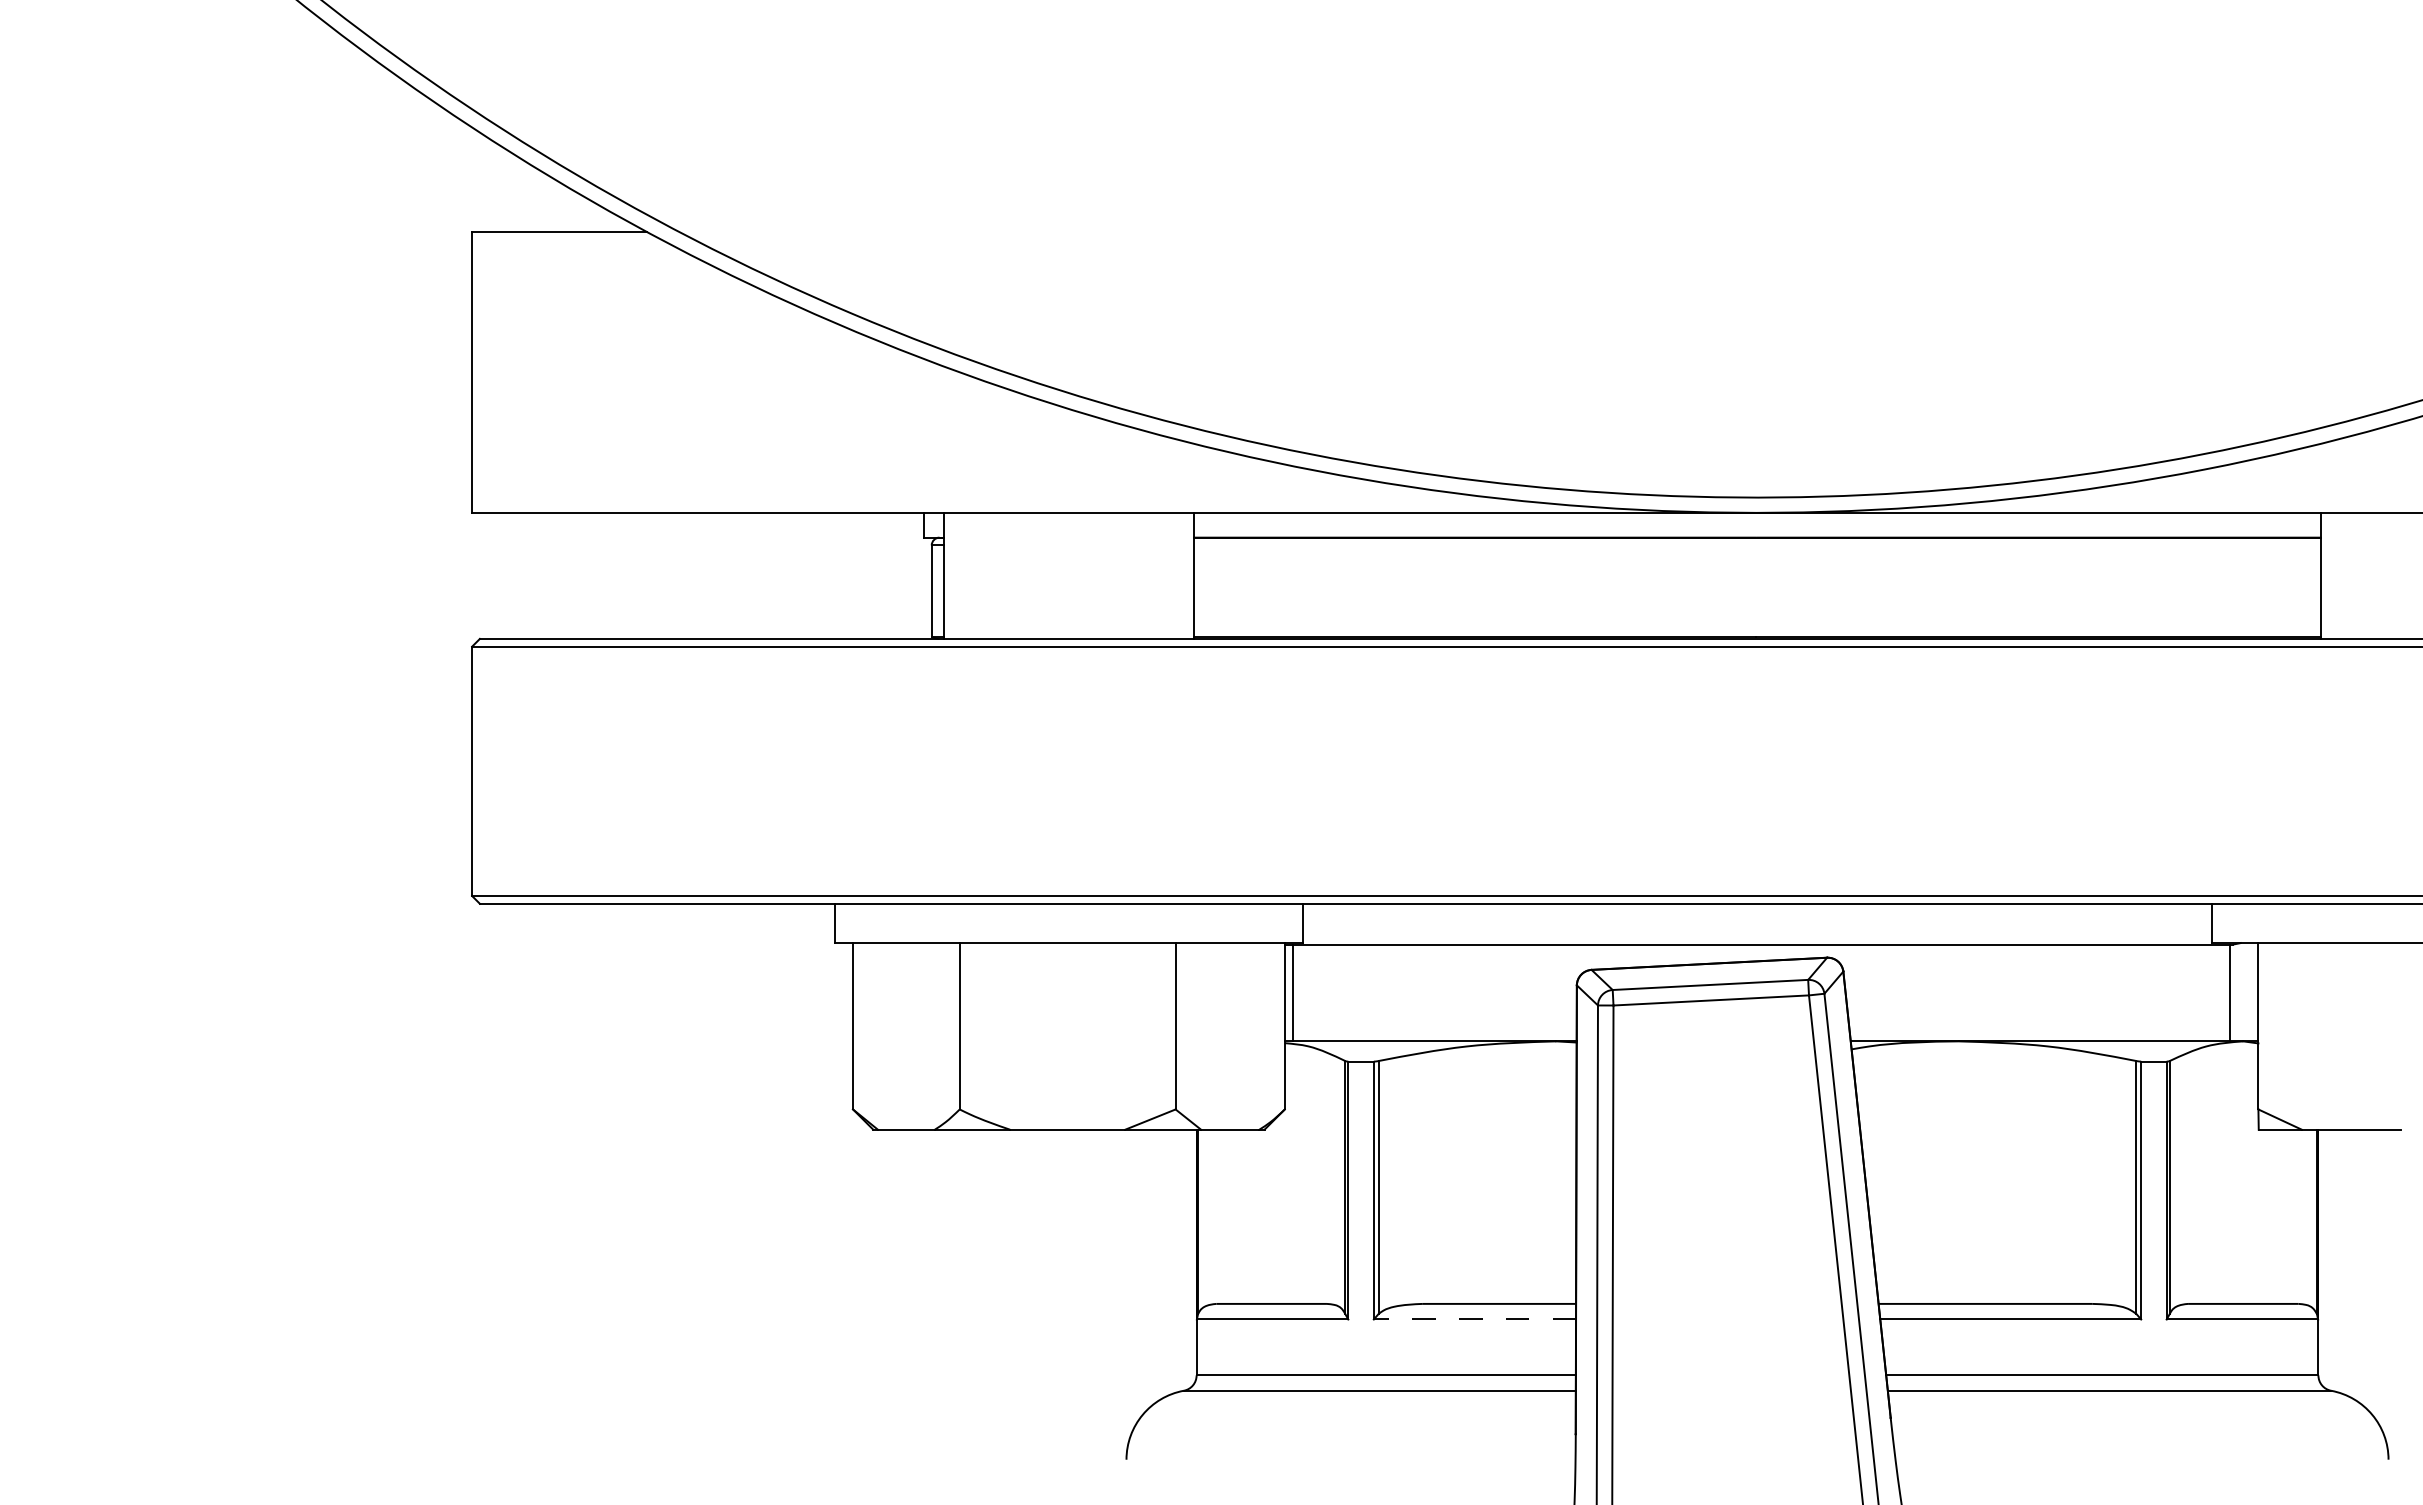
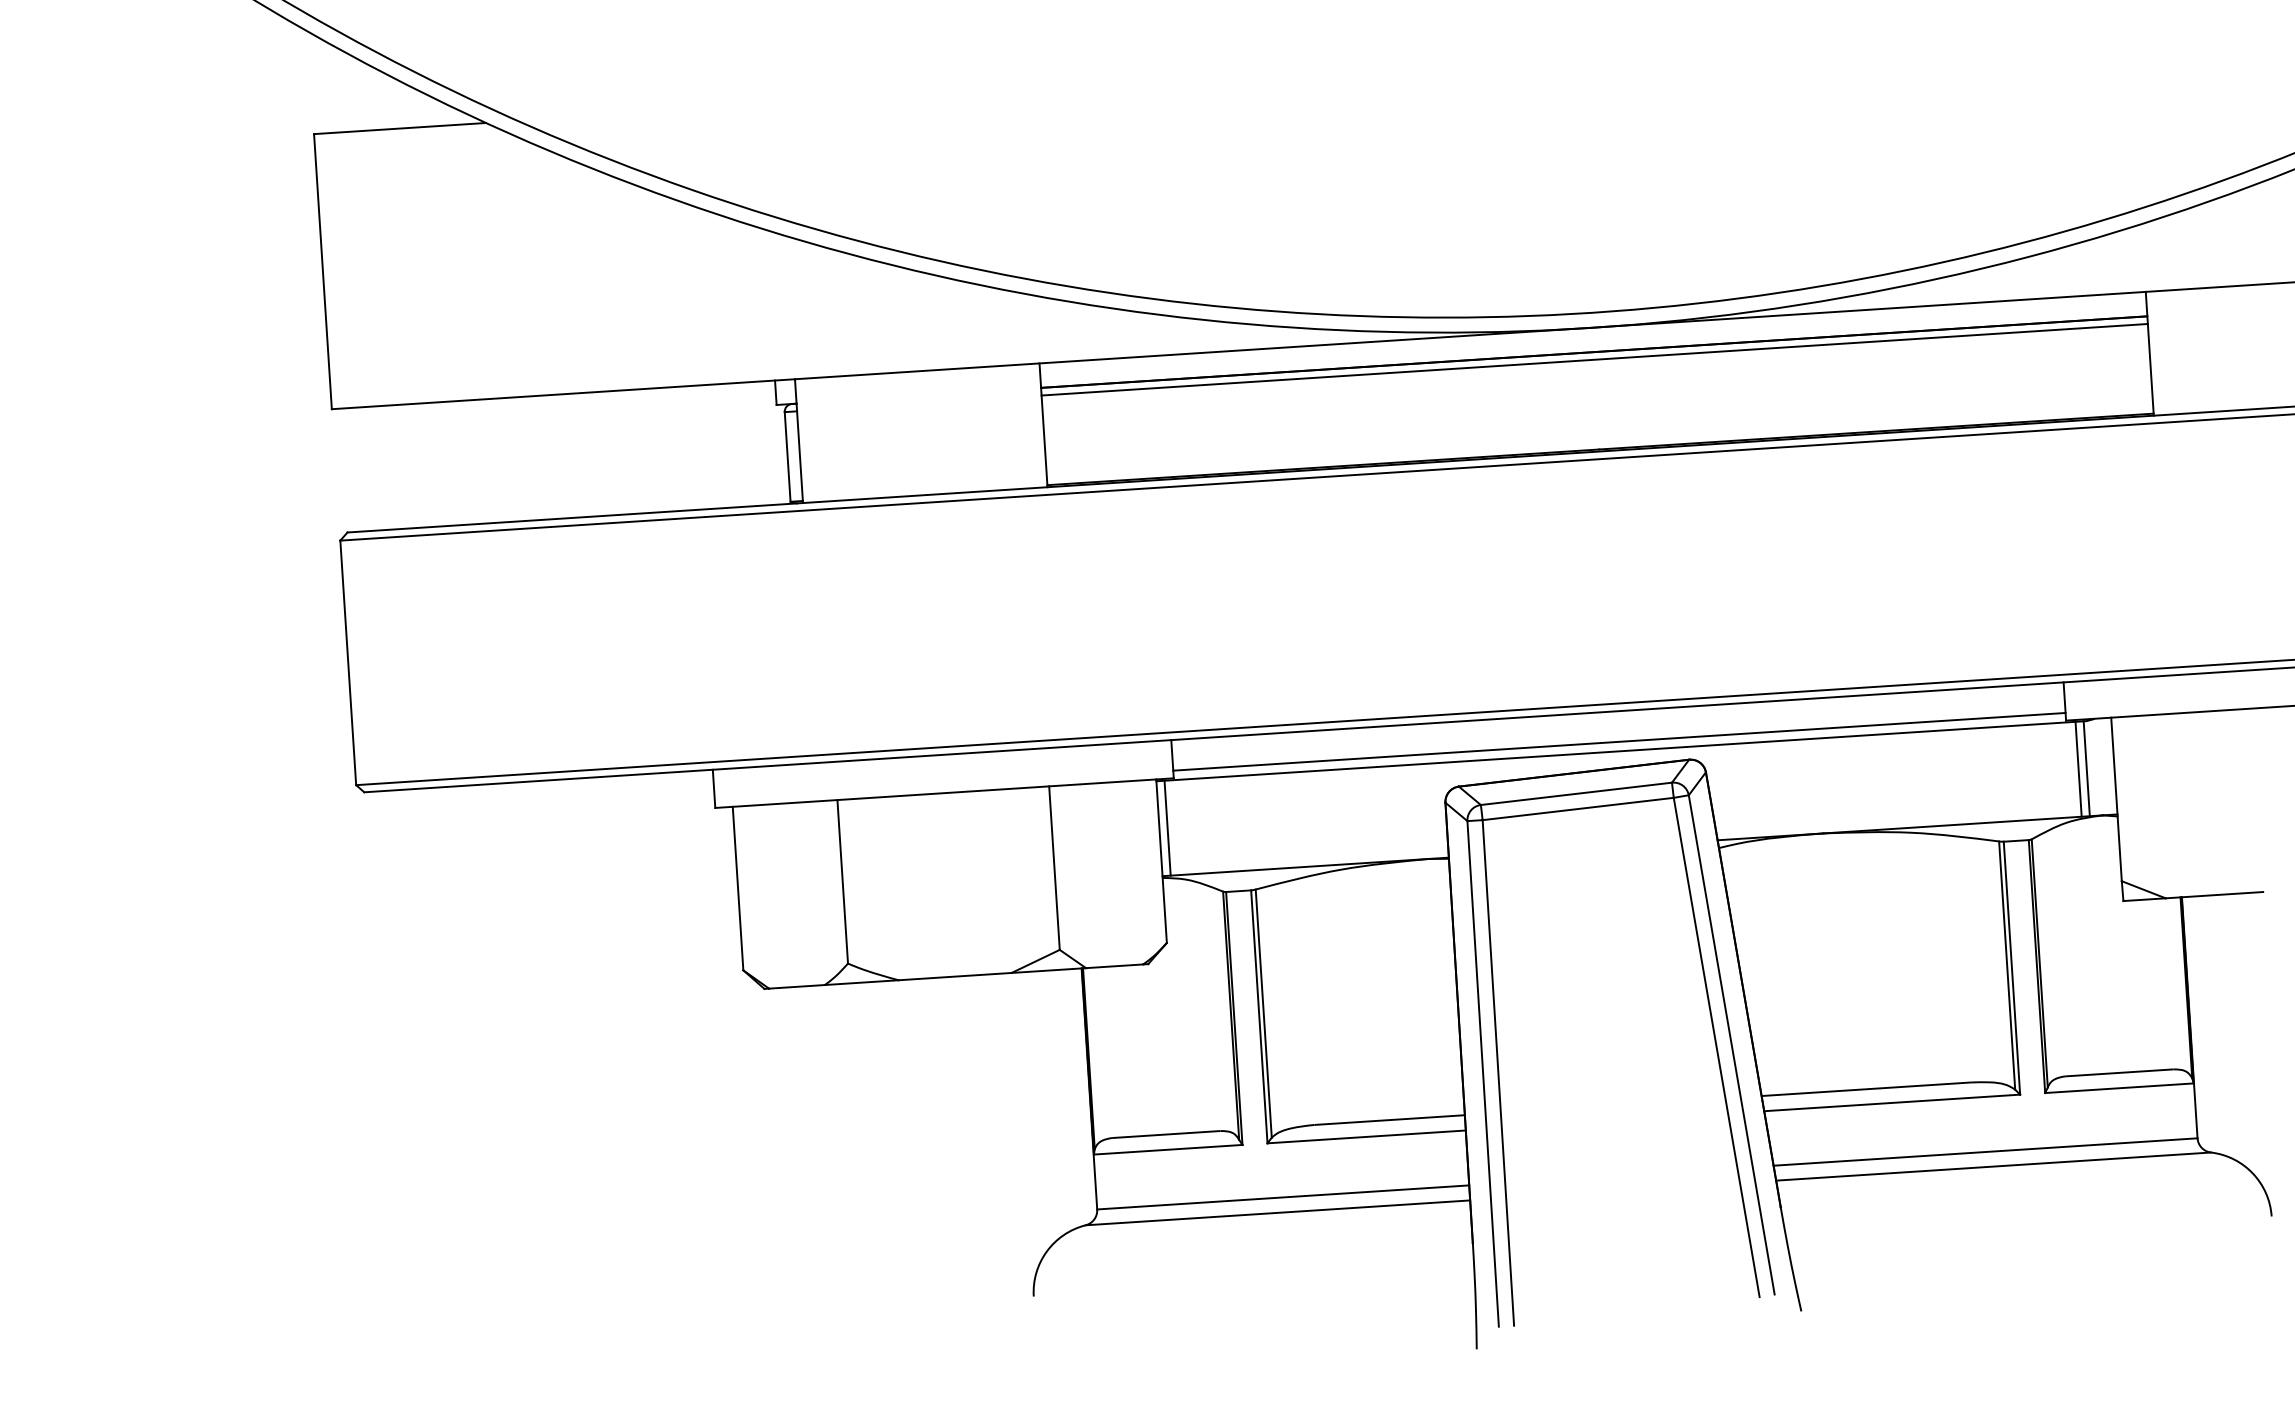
line: (1757, 545) -> (1594, 359), added
line: (1757, 934) -> (1619, 741), added
line: (2221, 992) -> (2078, 768), added
line: (1474, 1319) -> (1366, 1136), dashed -> solid

